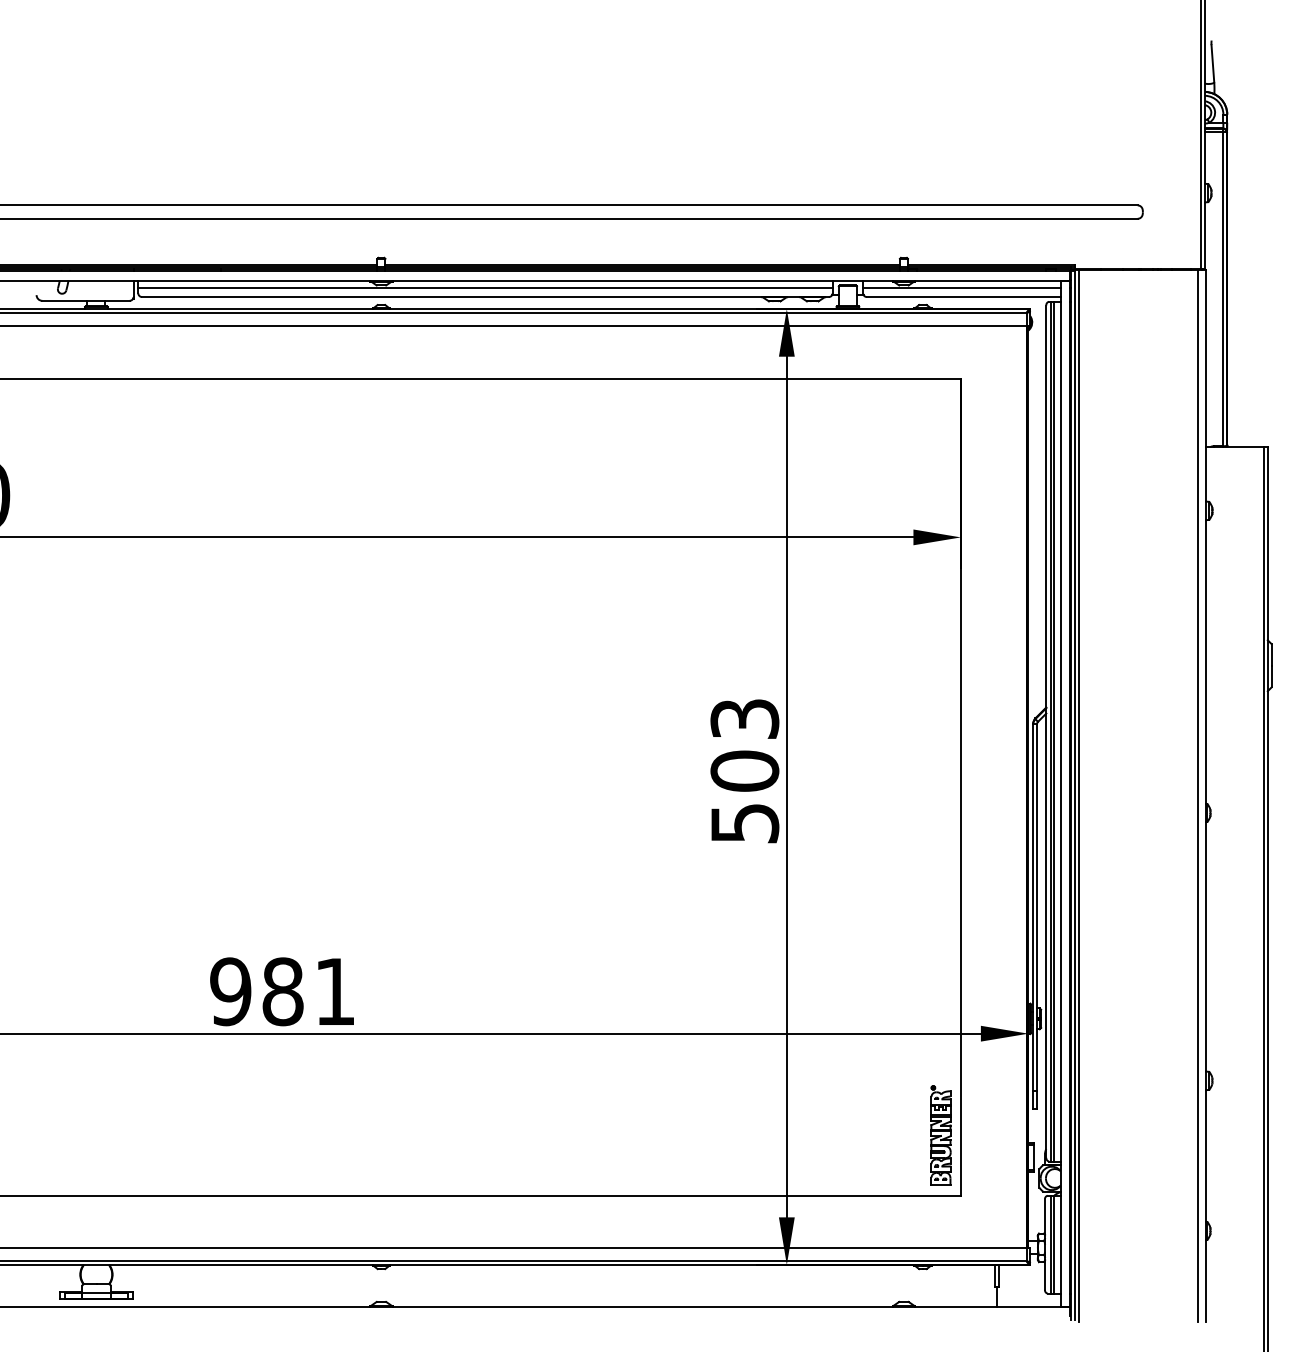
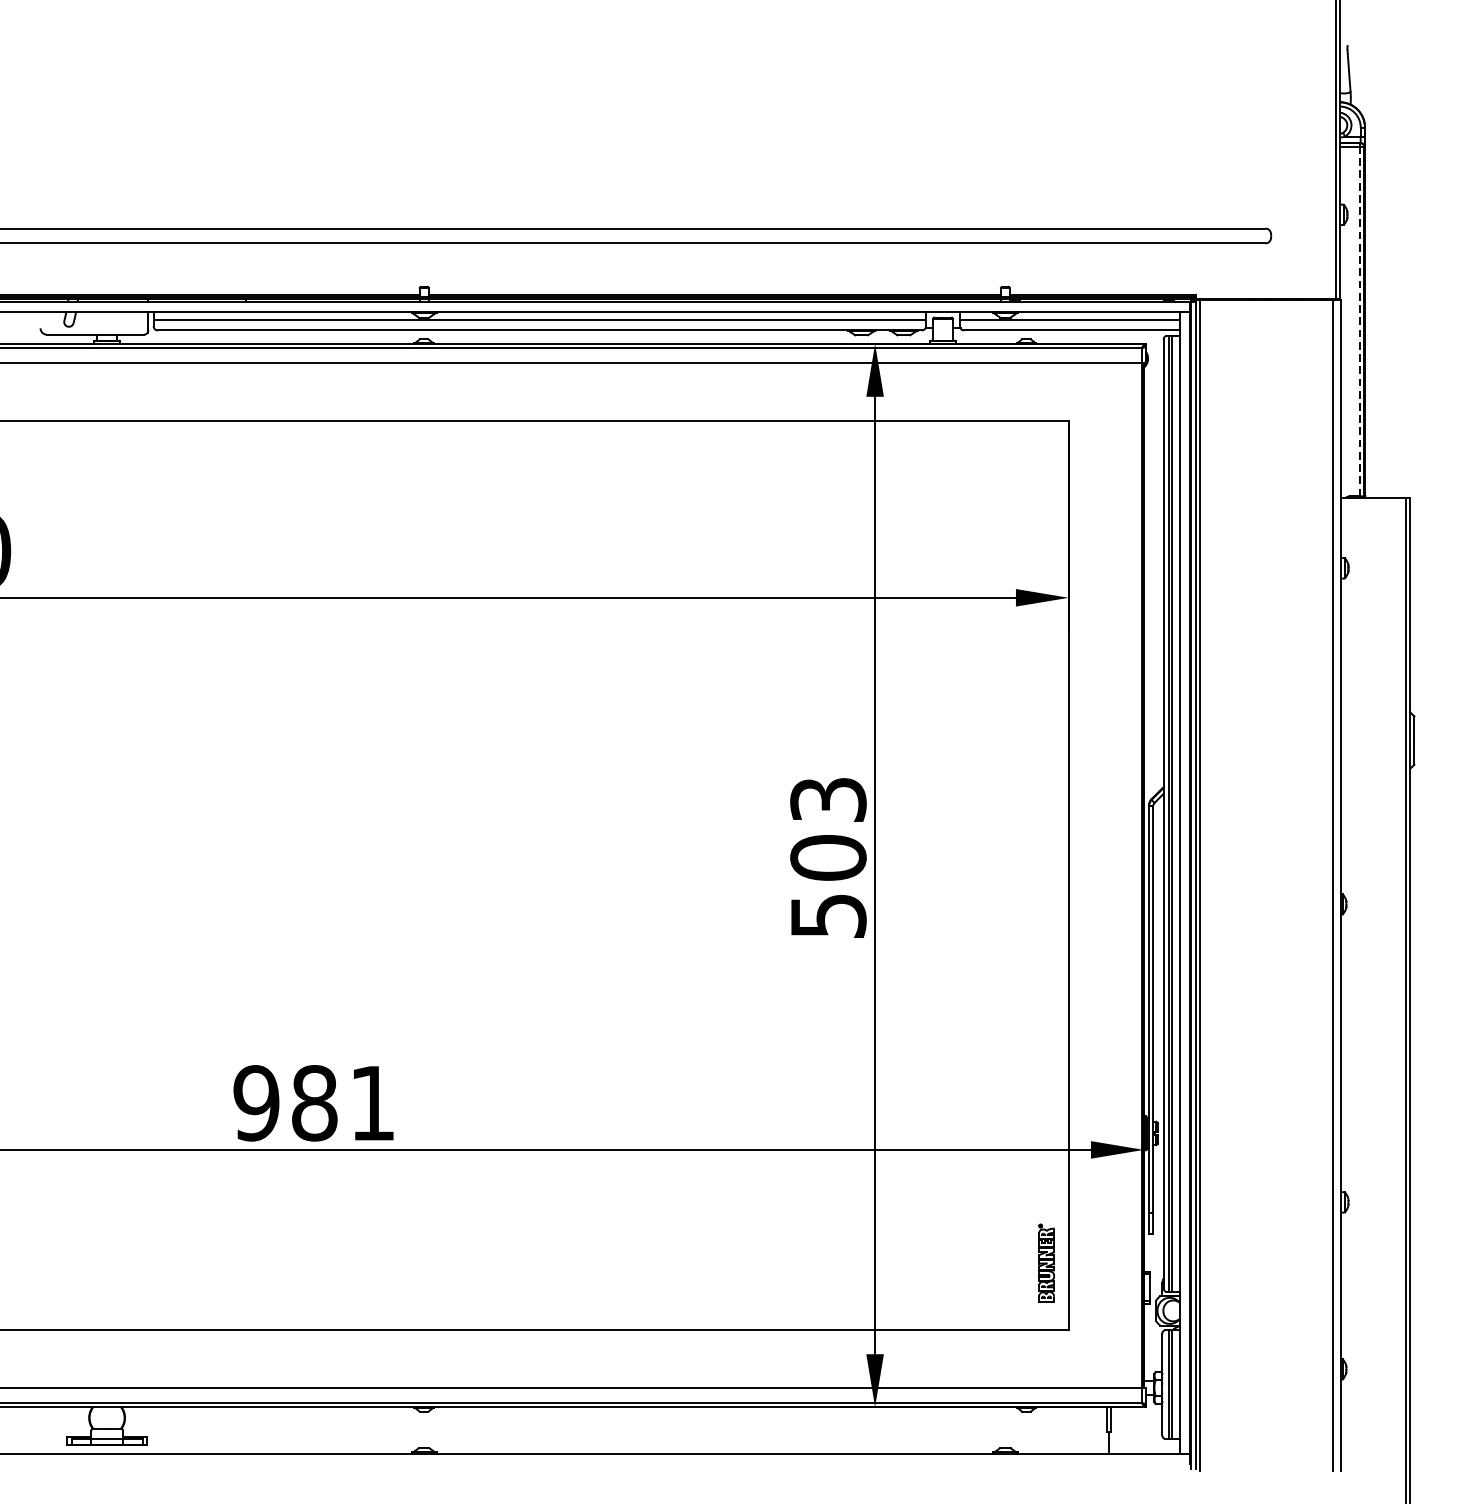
line: (1222, 289) -> (1359, 322), solid -> dashed
part: (940, 1135) -> (1046, 1263), size x0.7

